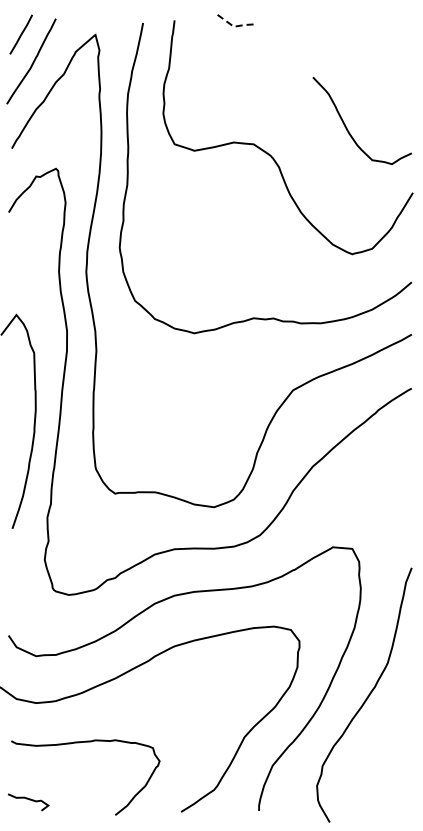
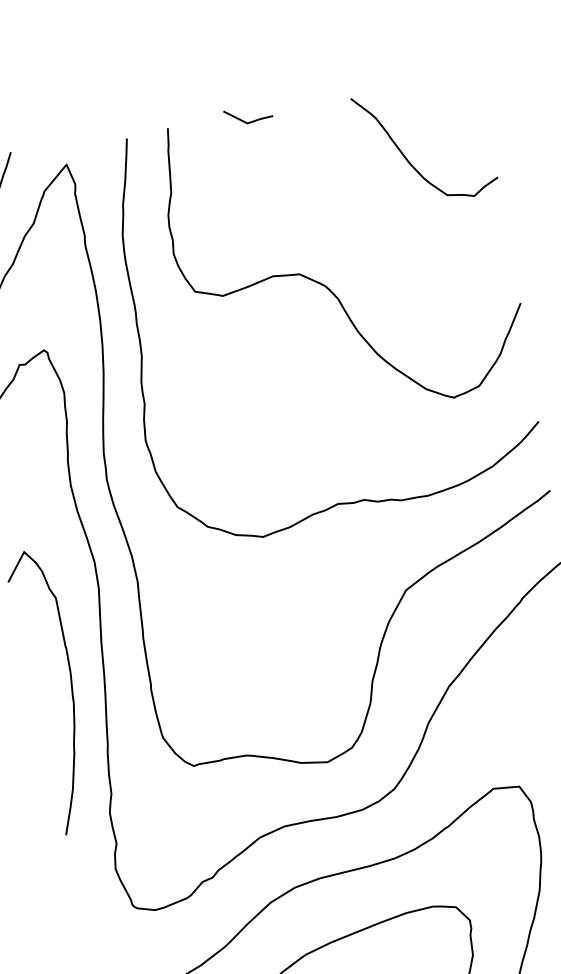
line: (233, 26) -> (246, 123), dashed -> solid
curve: (347, 127) -> (407, 157), moved

